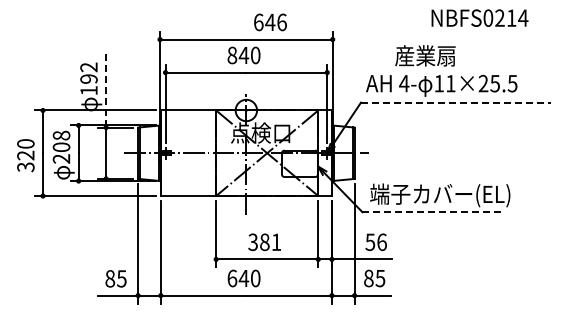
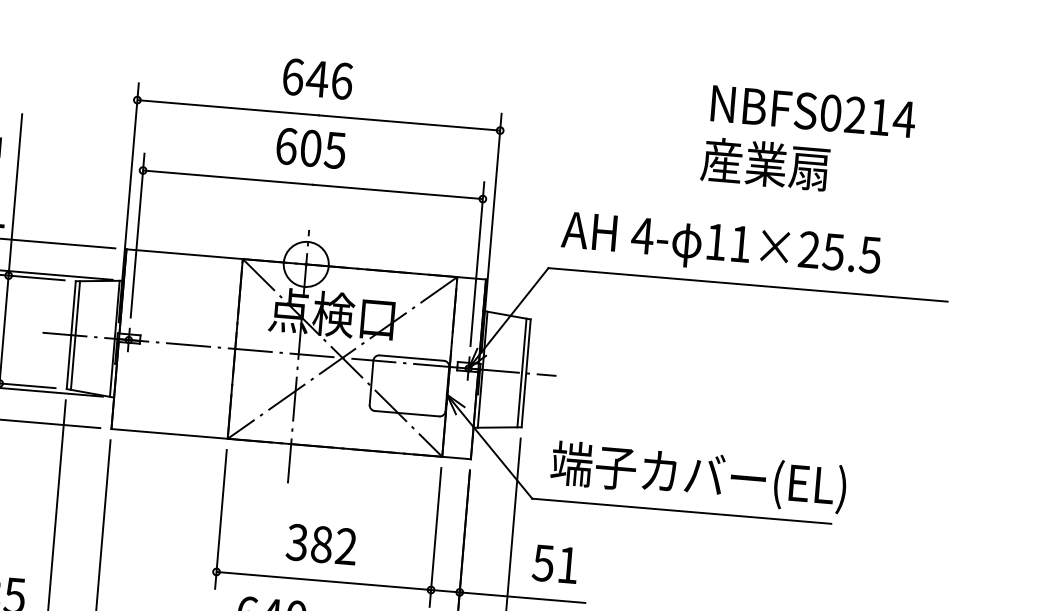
text: (270, 22) -> (317, 79), moved
text: (243, 55) -> (309, 148), 840 -> 605
text: (425, 55) -> (765, 163), moved
line: (106, 88) -> (16, 193), dashed -> solid
line: (455, 102) -> (747, 284), dashed -> solid
line: (434, 212) -> (683, 511), dashed -> solid
text: (276, 241) -> (346, 544), 381 -> 382
text: (381, 242) -> (566, 565), 56 -> 51

